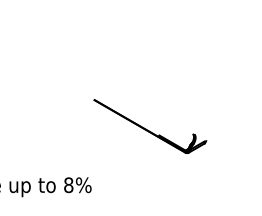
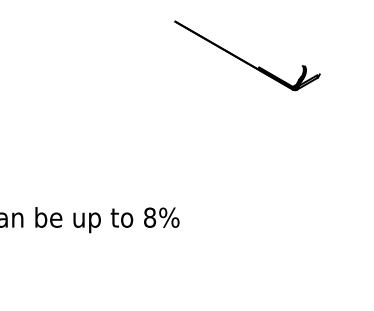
part: (150, 126) -> (247, 55), moved

